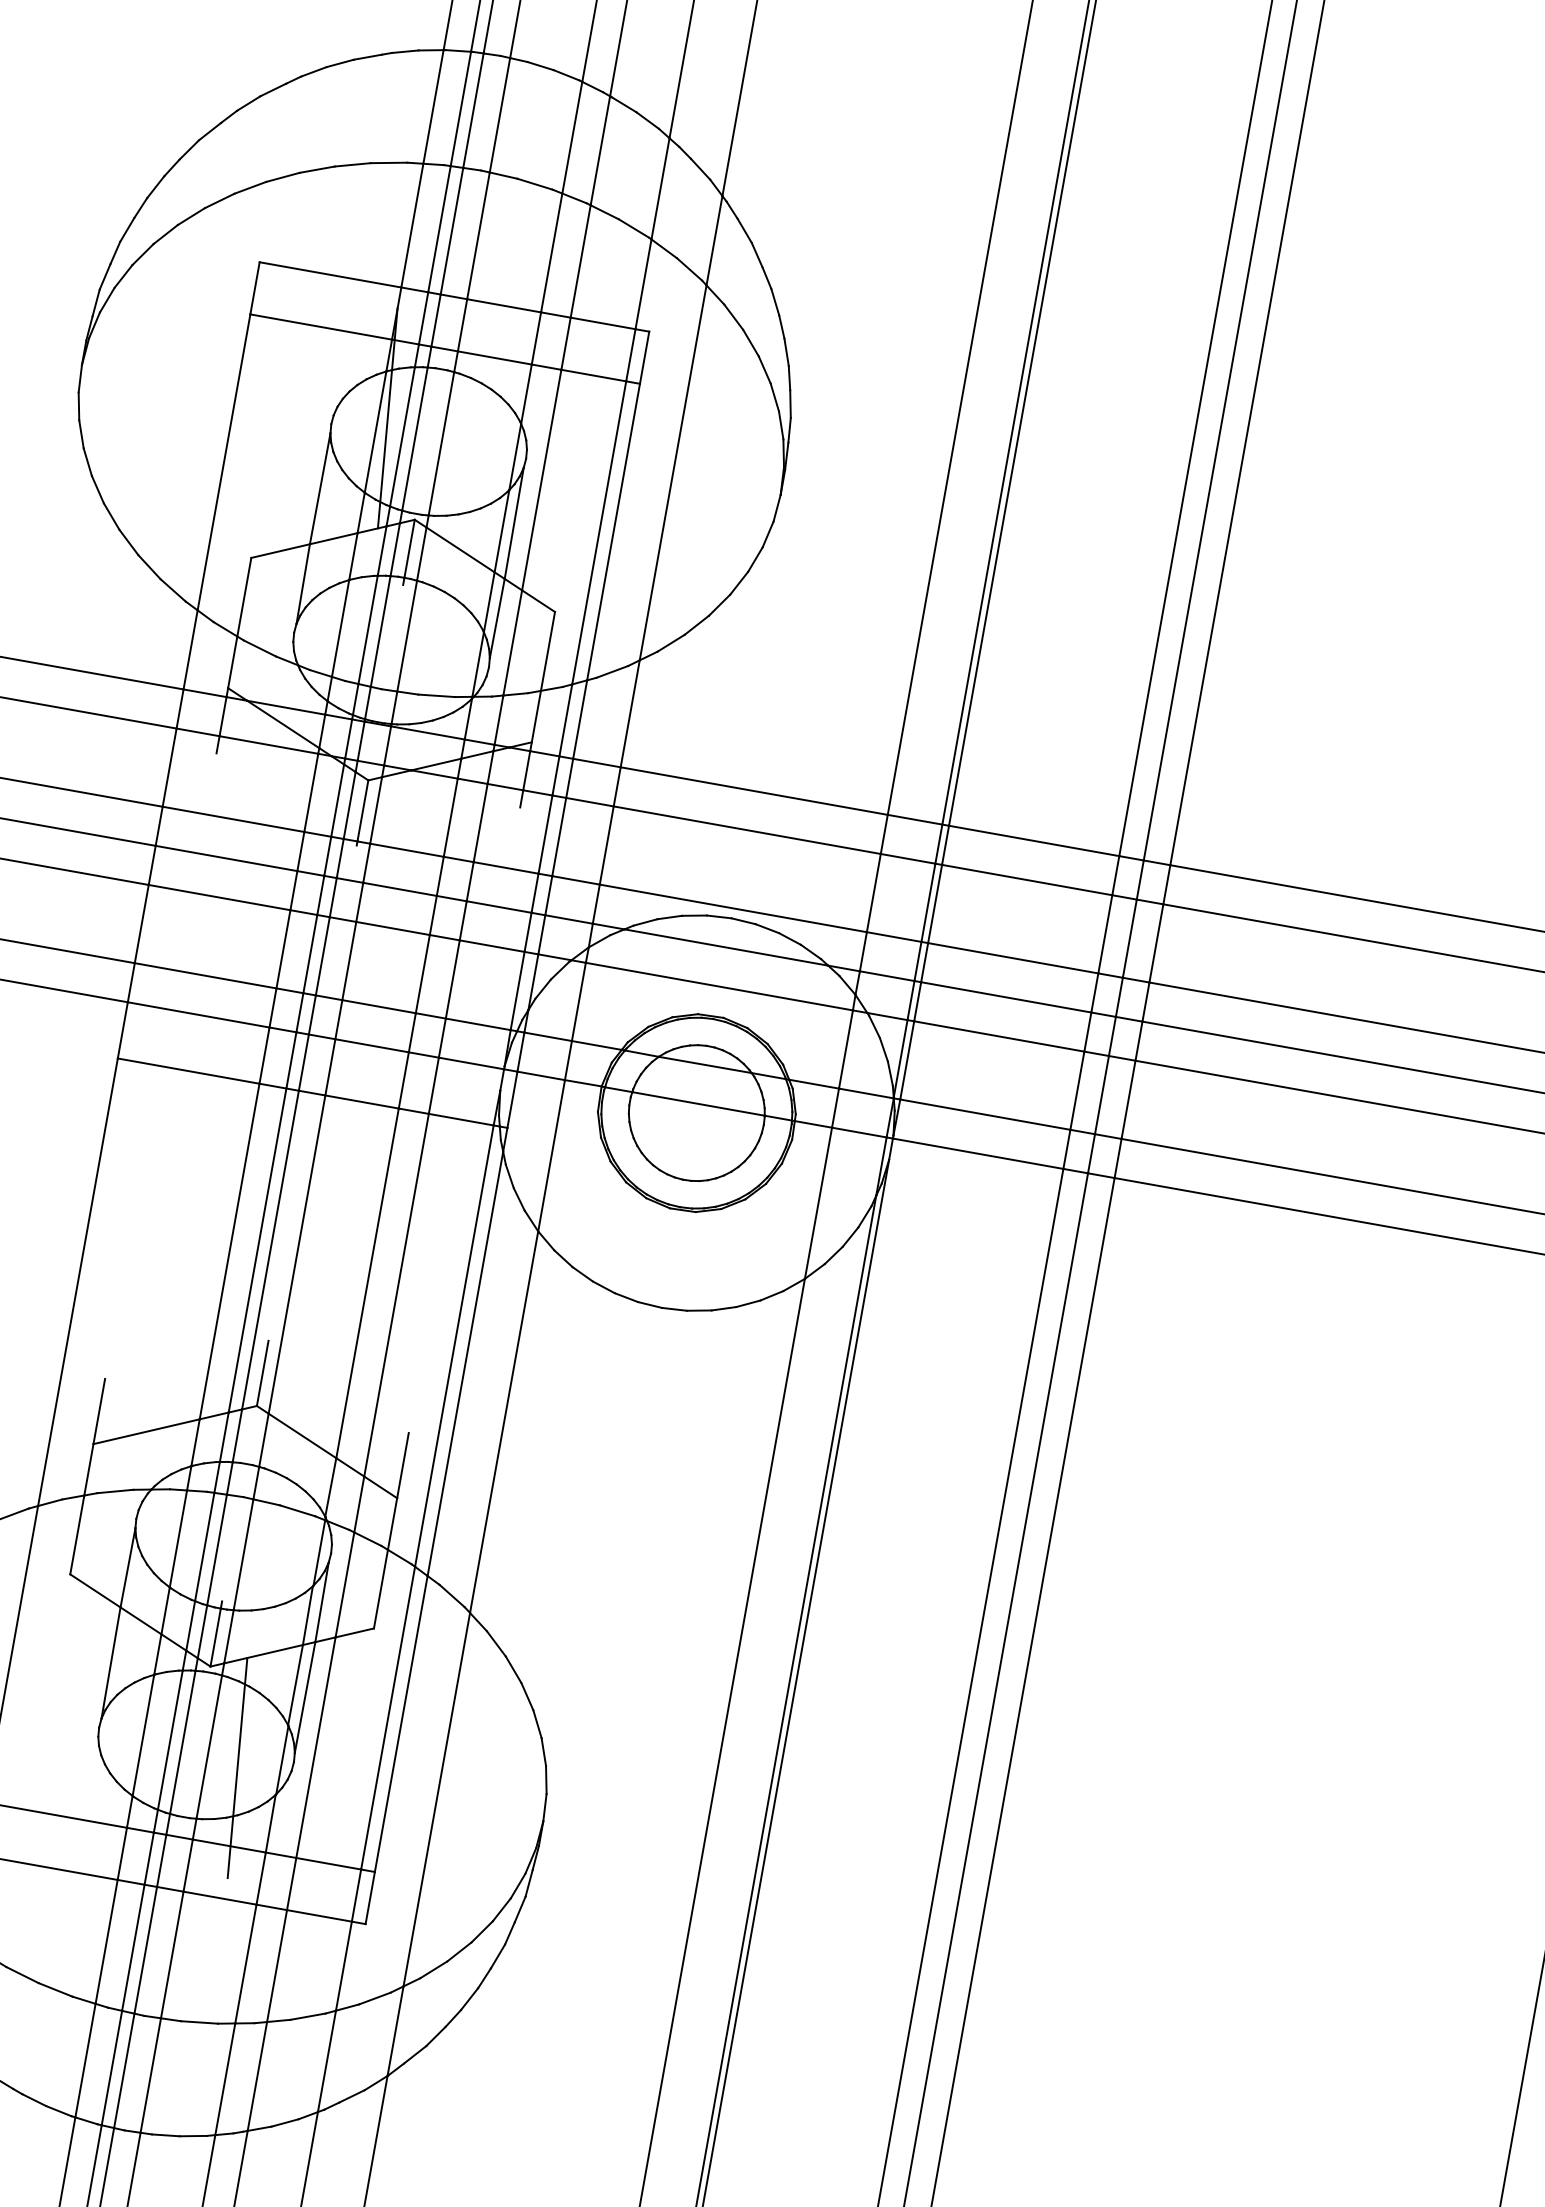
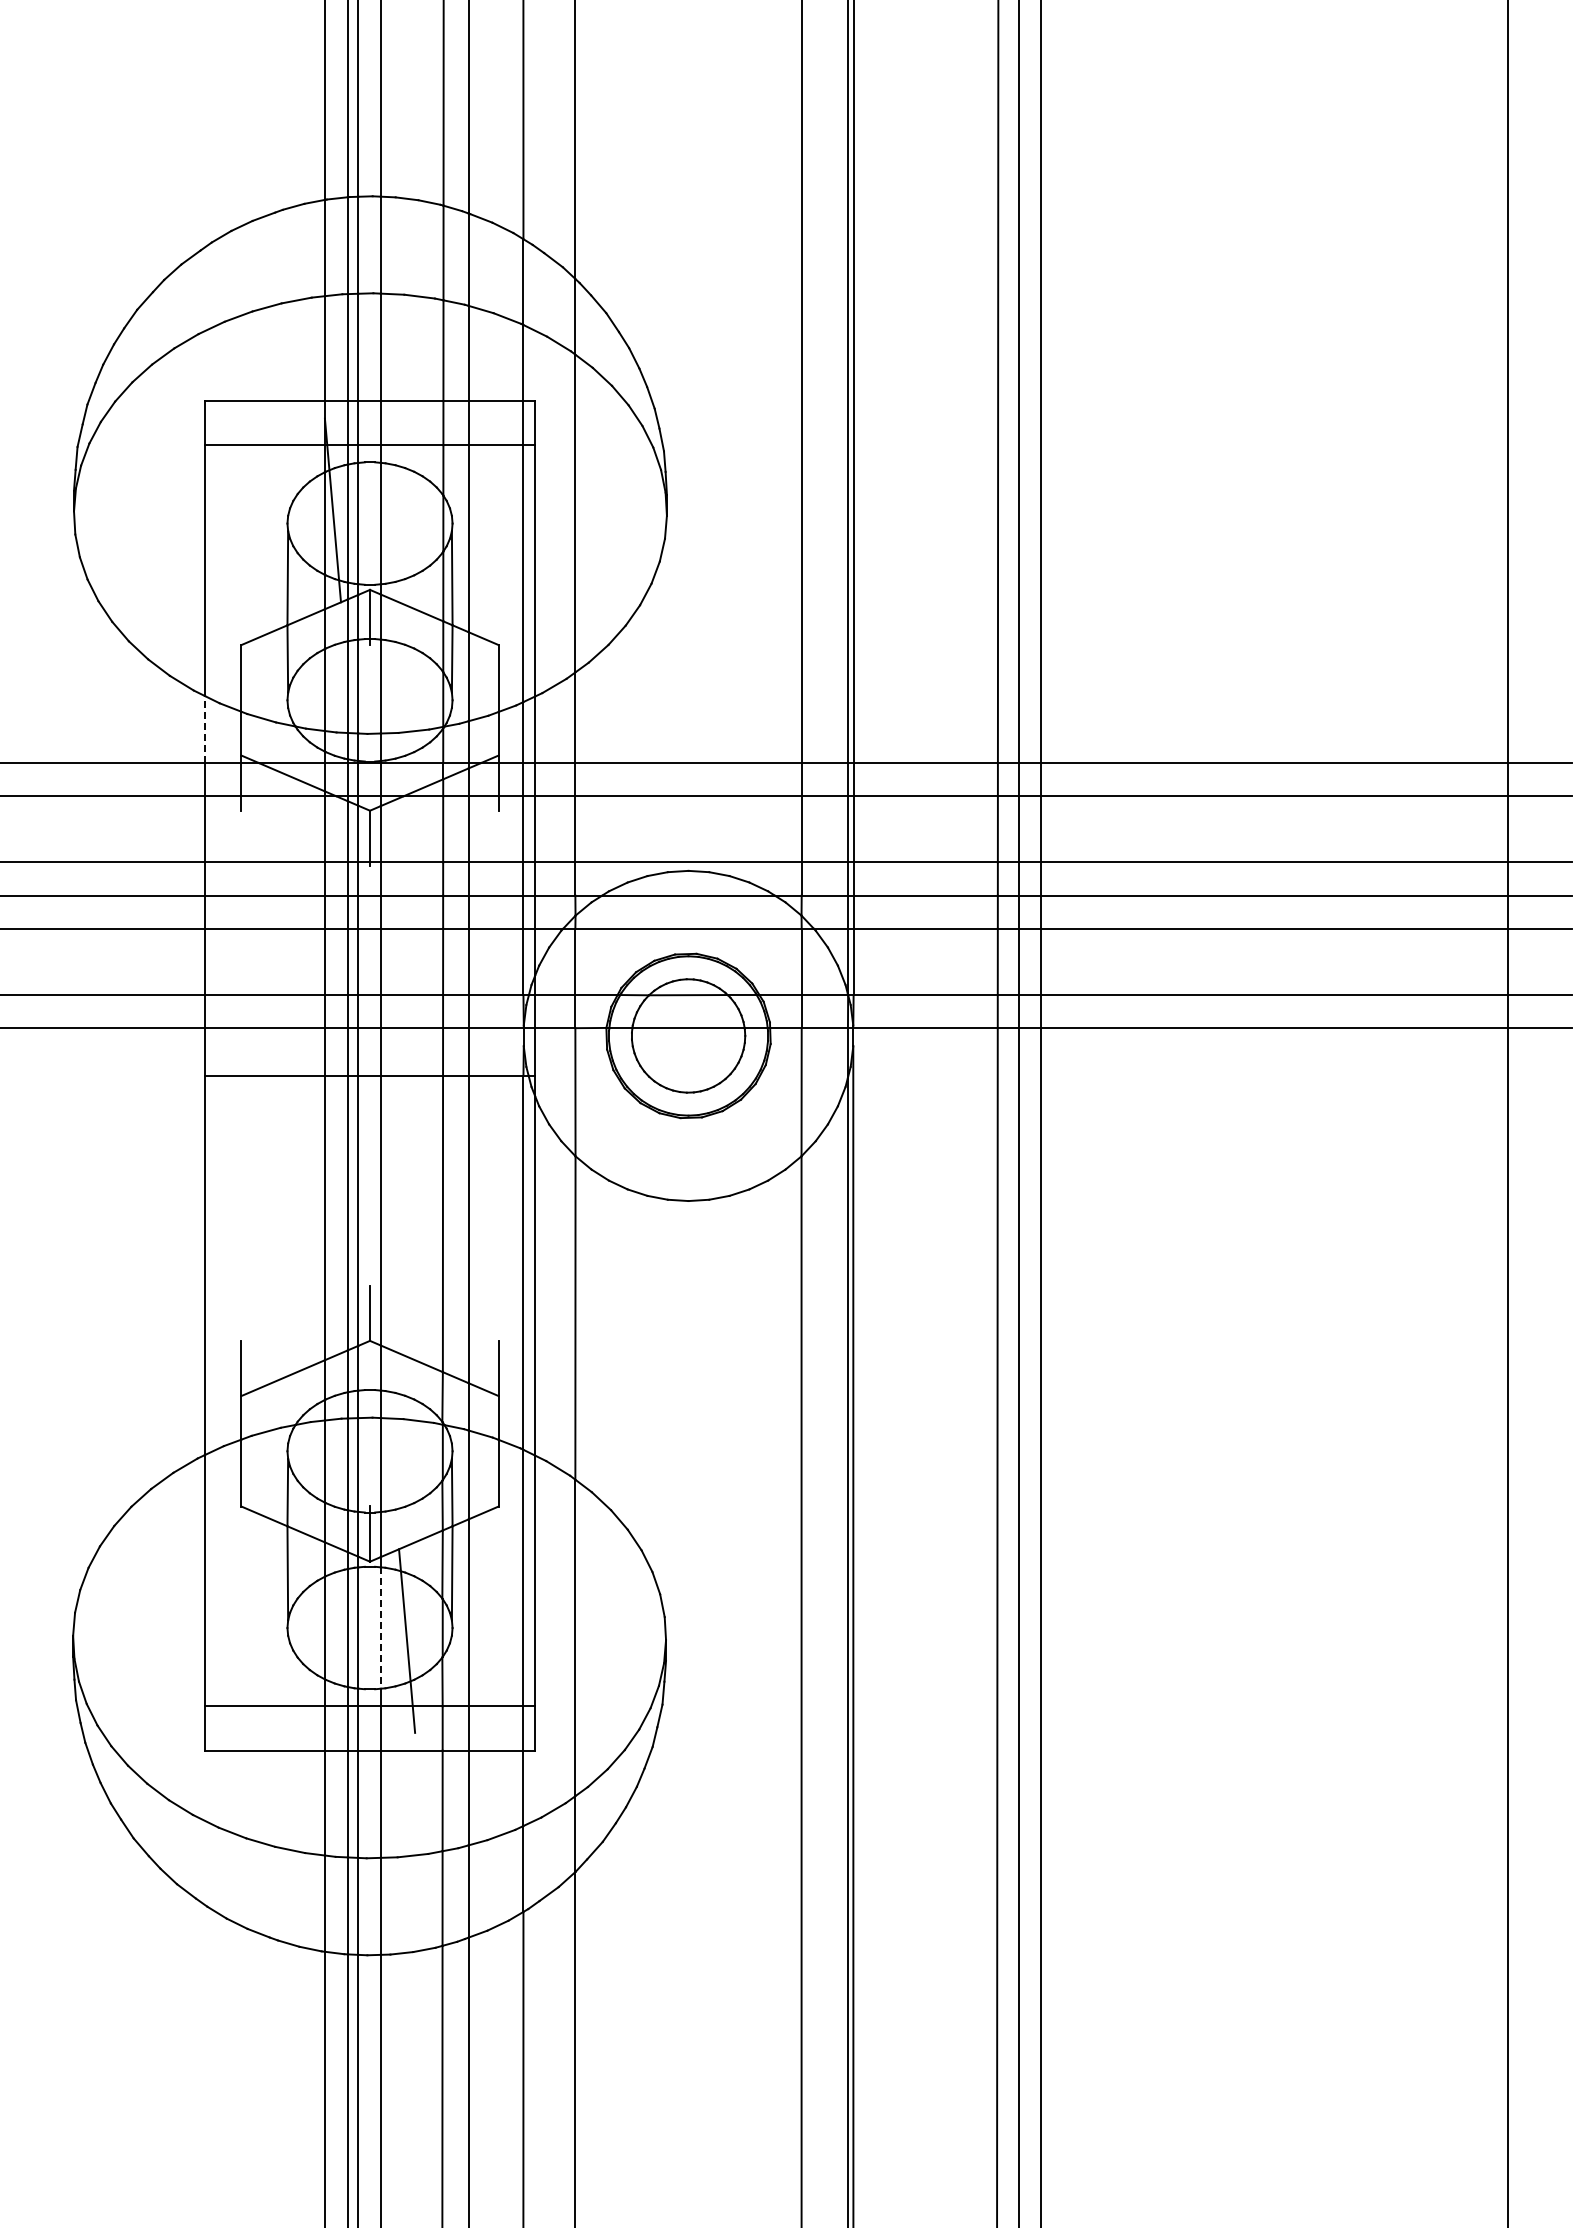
line: (190, 649) -> (204, 729), solid -> dashed
line: (208, 1747) -> (380, 1628), solid -> dashed

